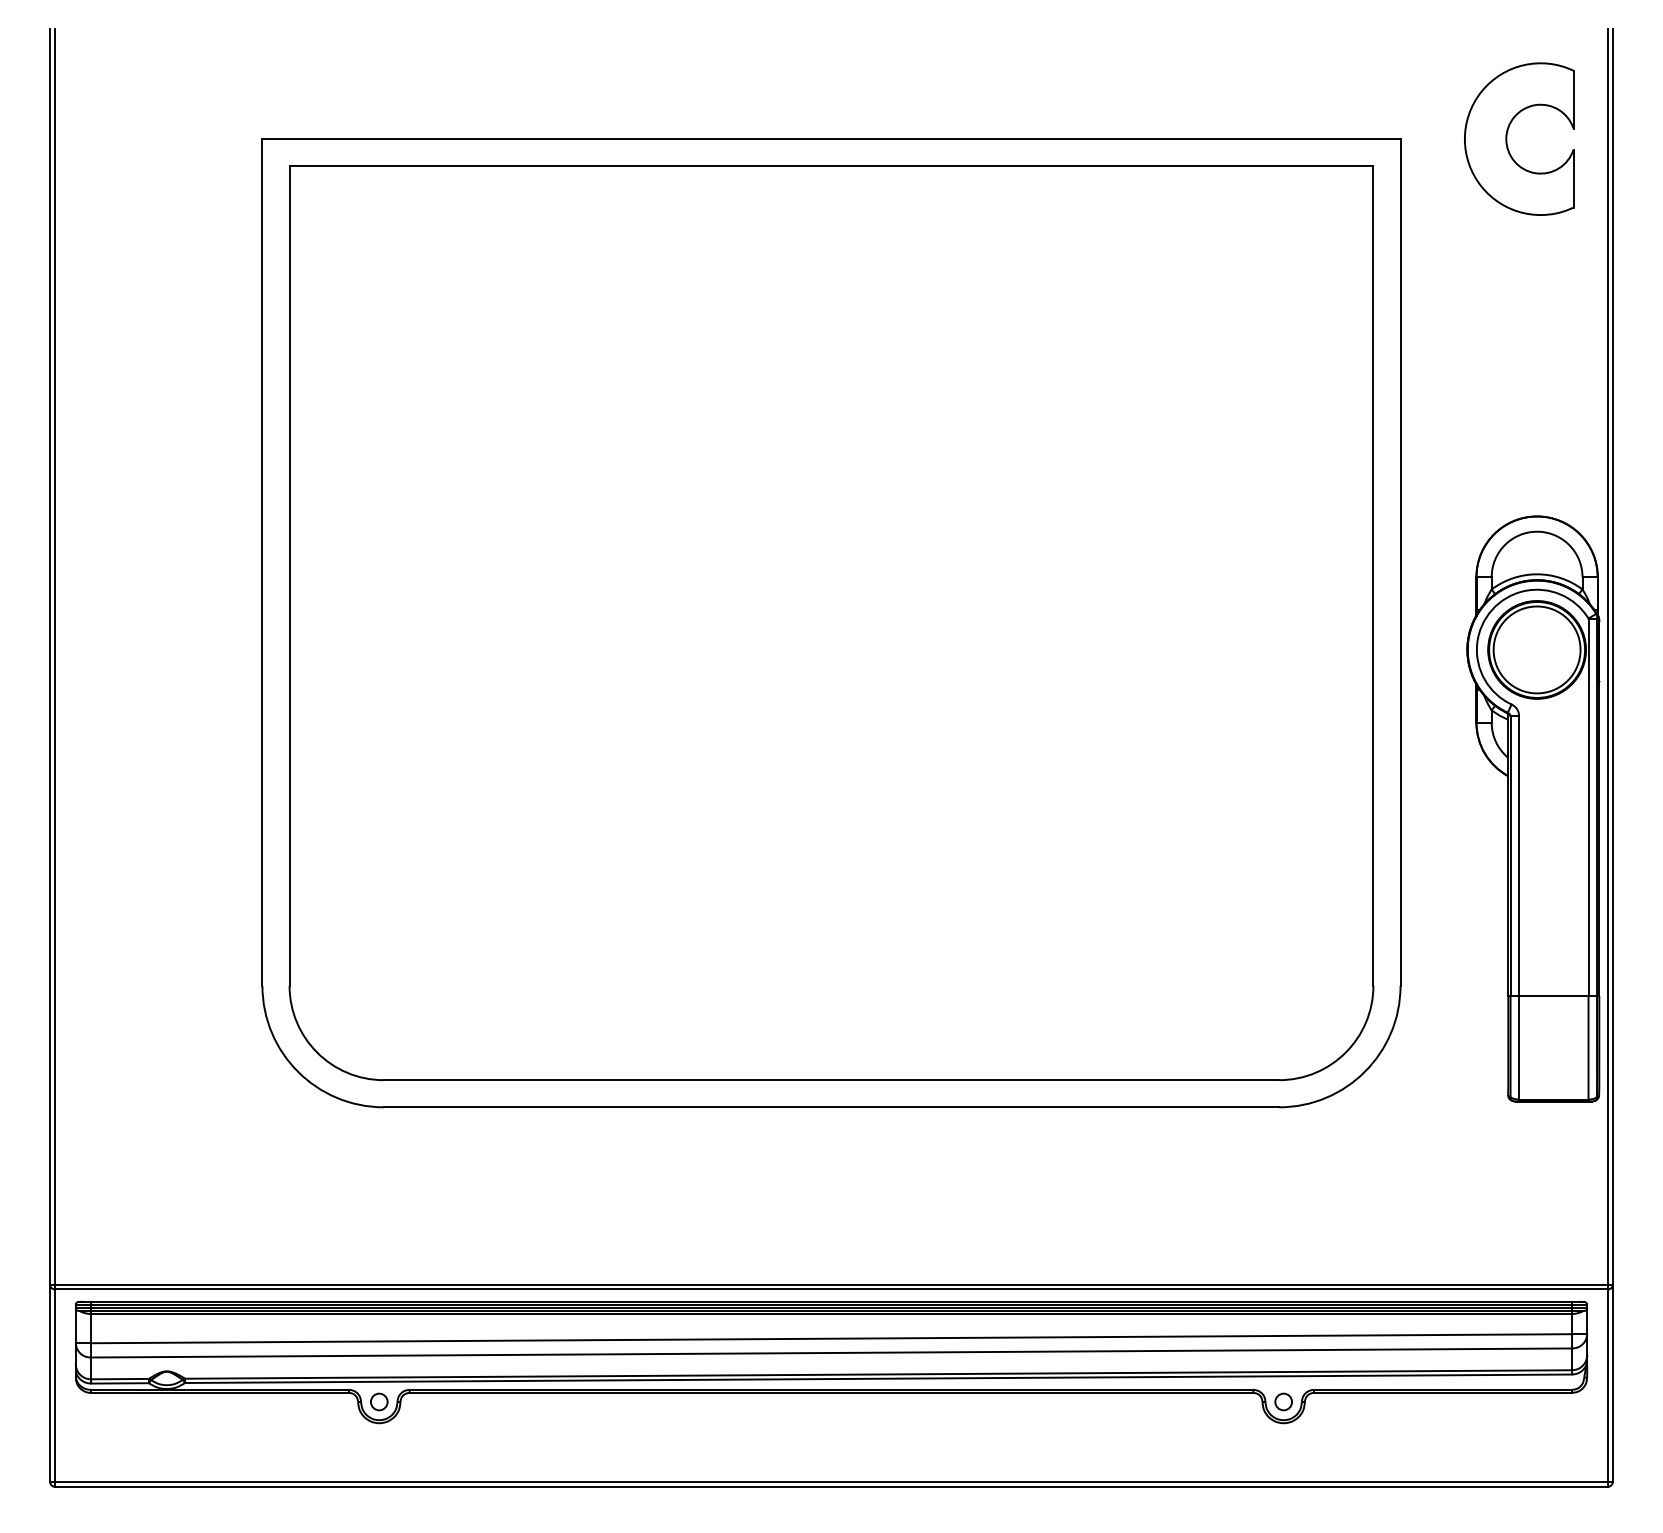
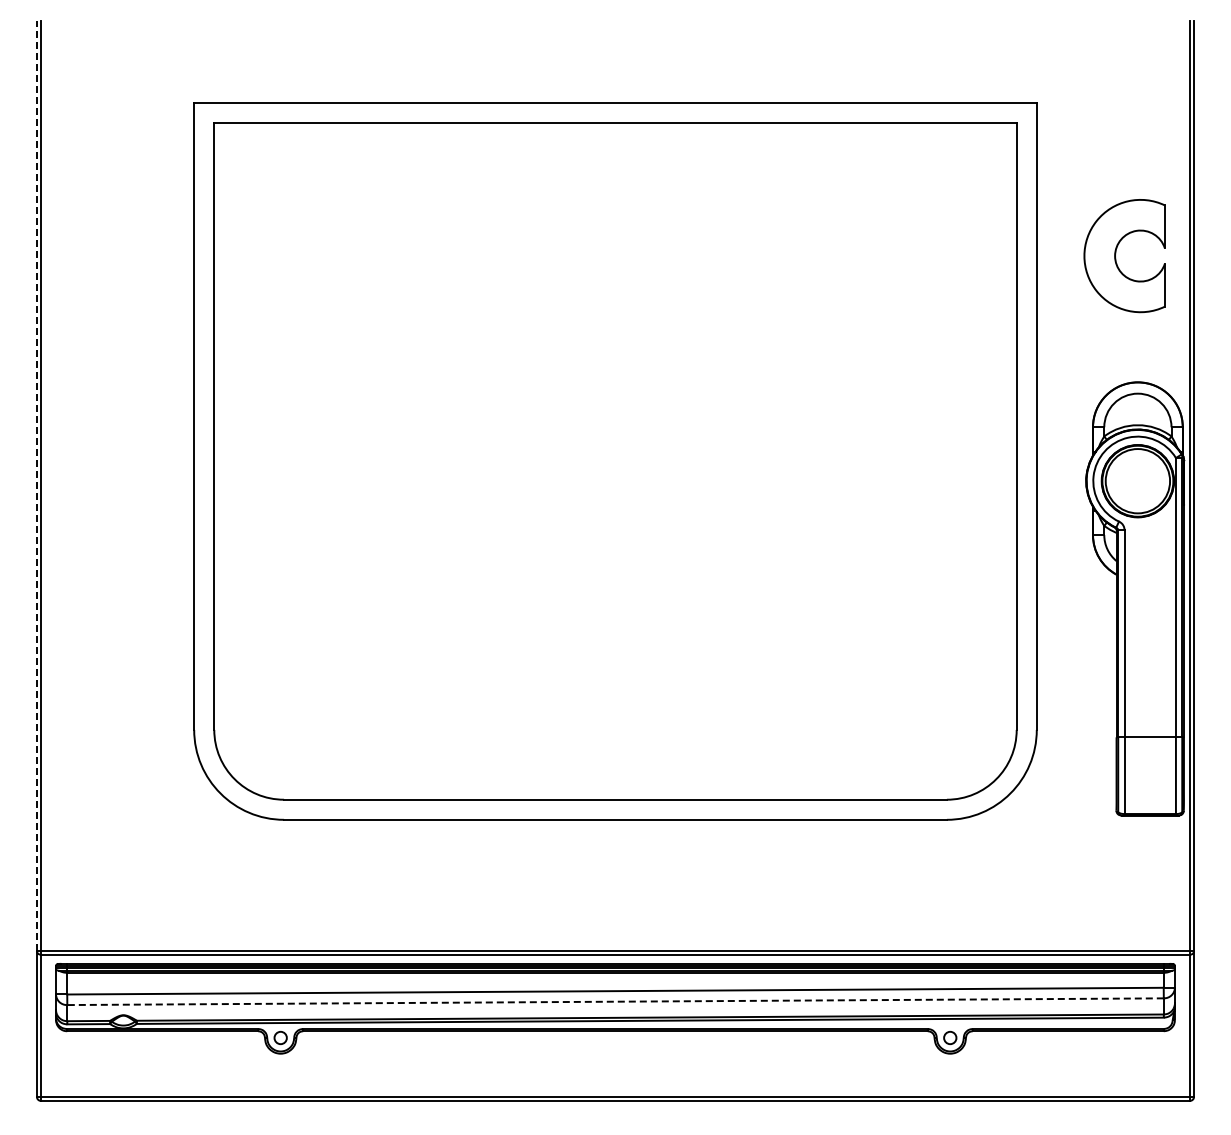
part: (1508, 142) -> (1116, 258), moved
line: (49, 657) -> (36, 486), solid -> dashed
line: (831, 1352) -> (615, 1001), solid -> dashed

